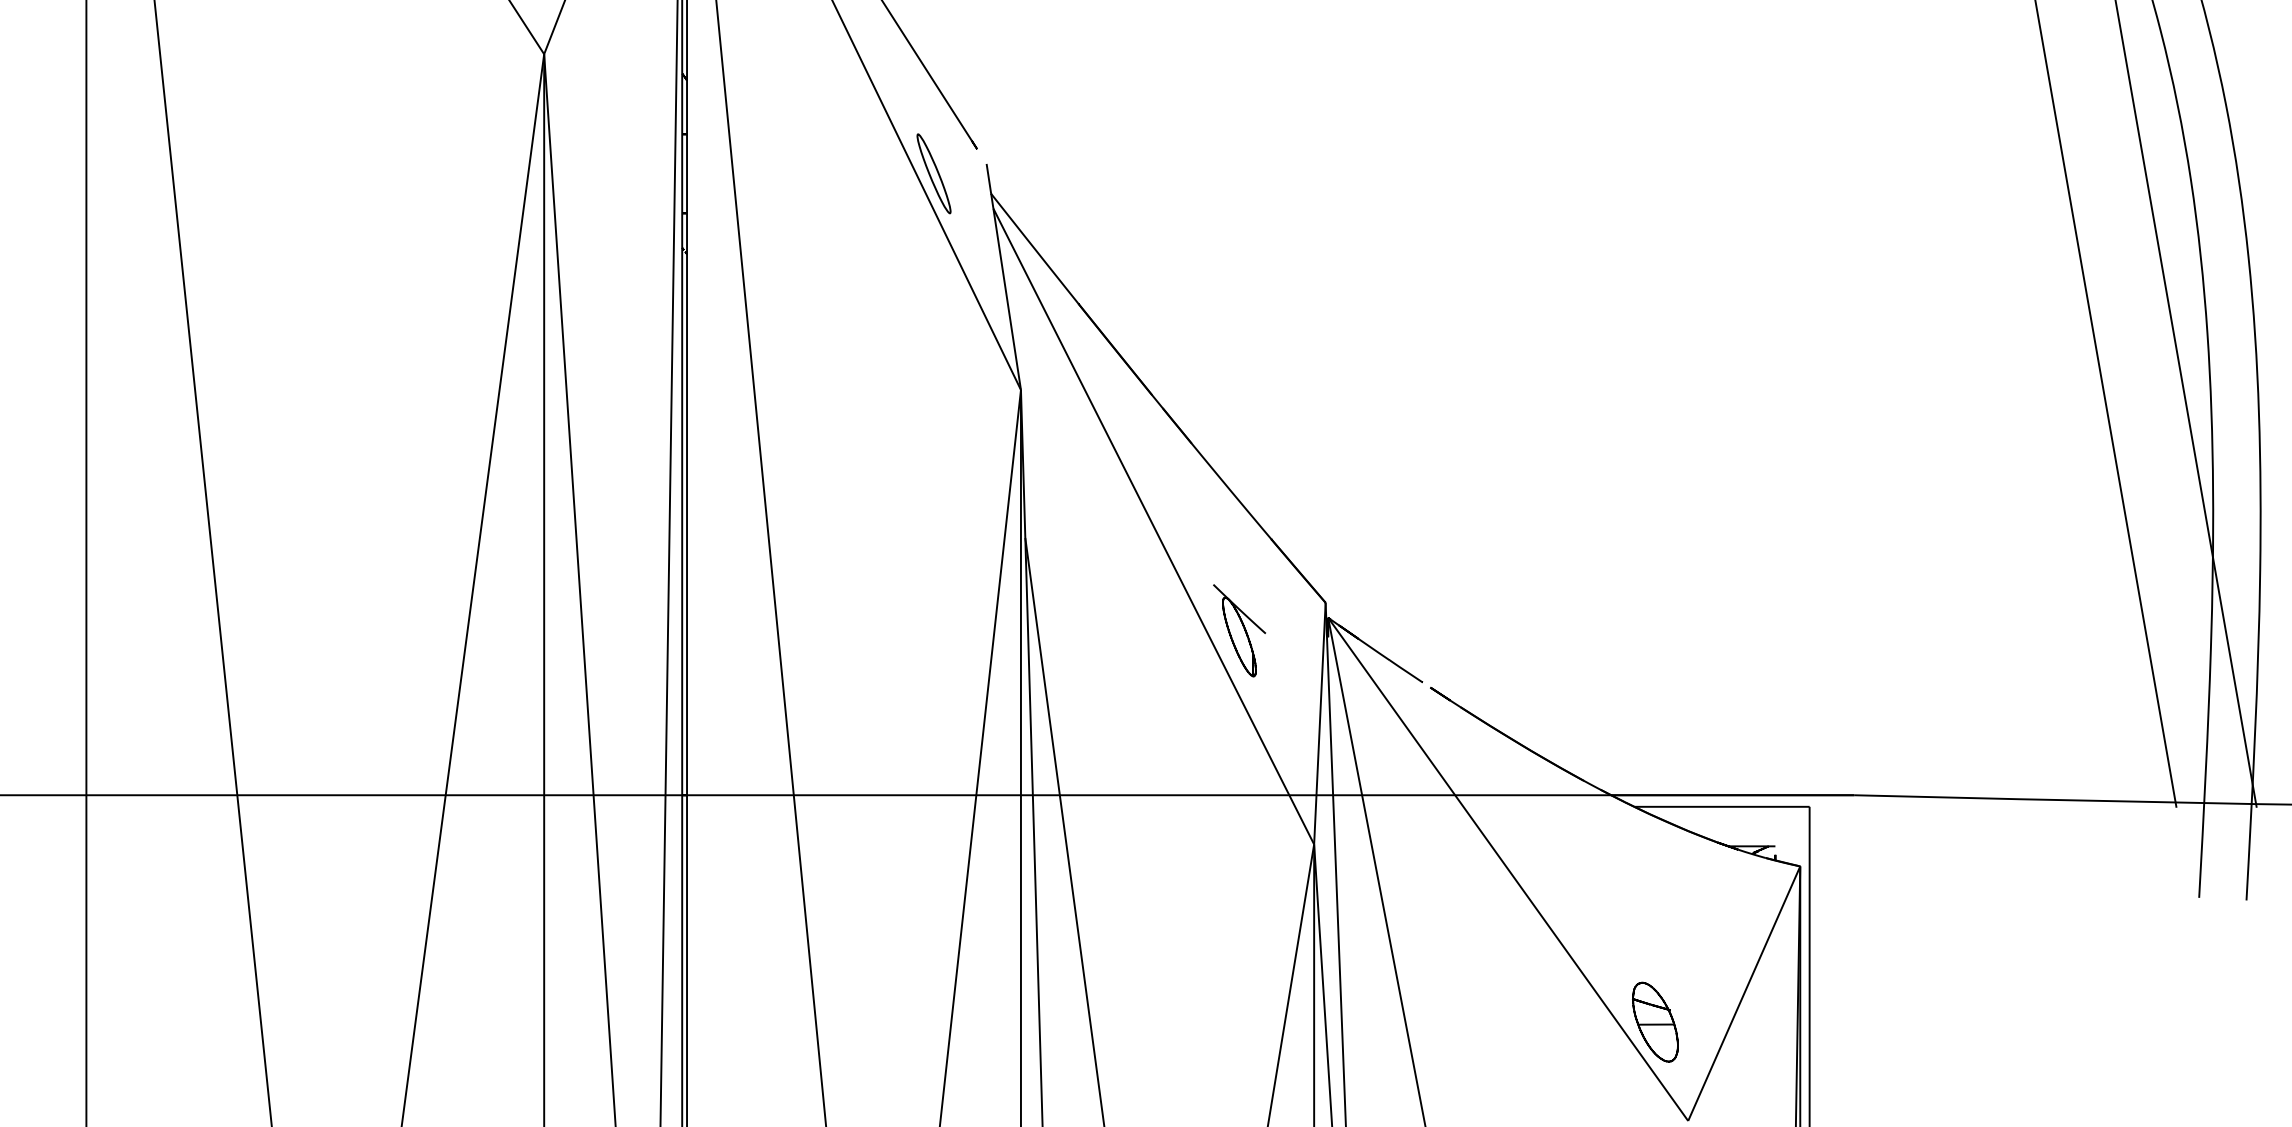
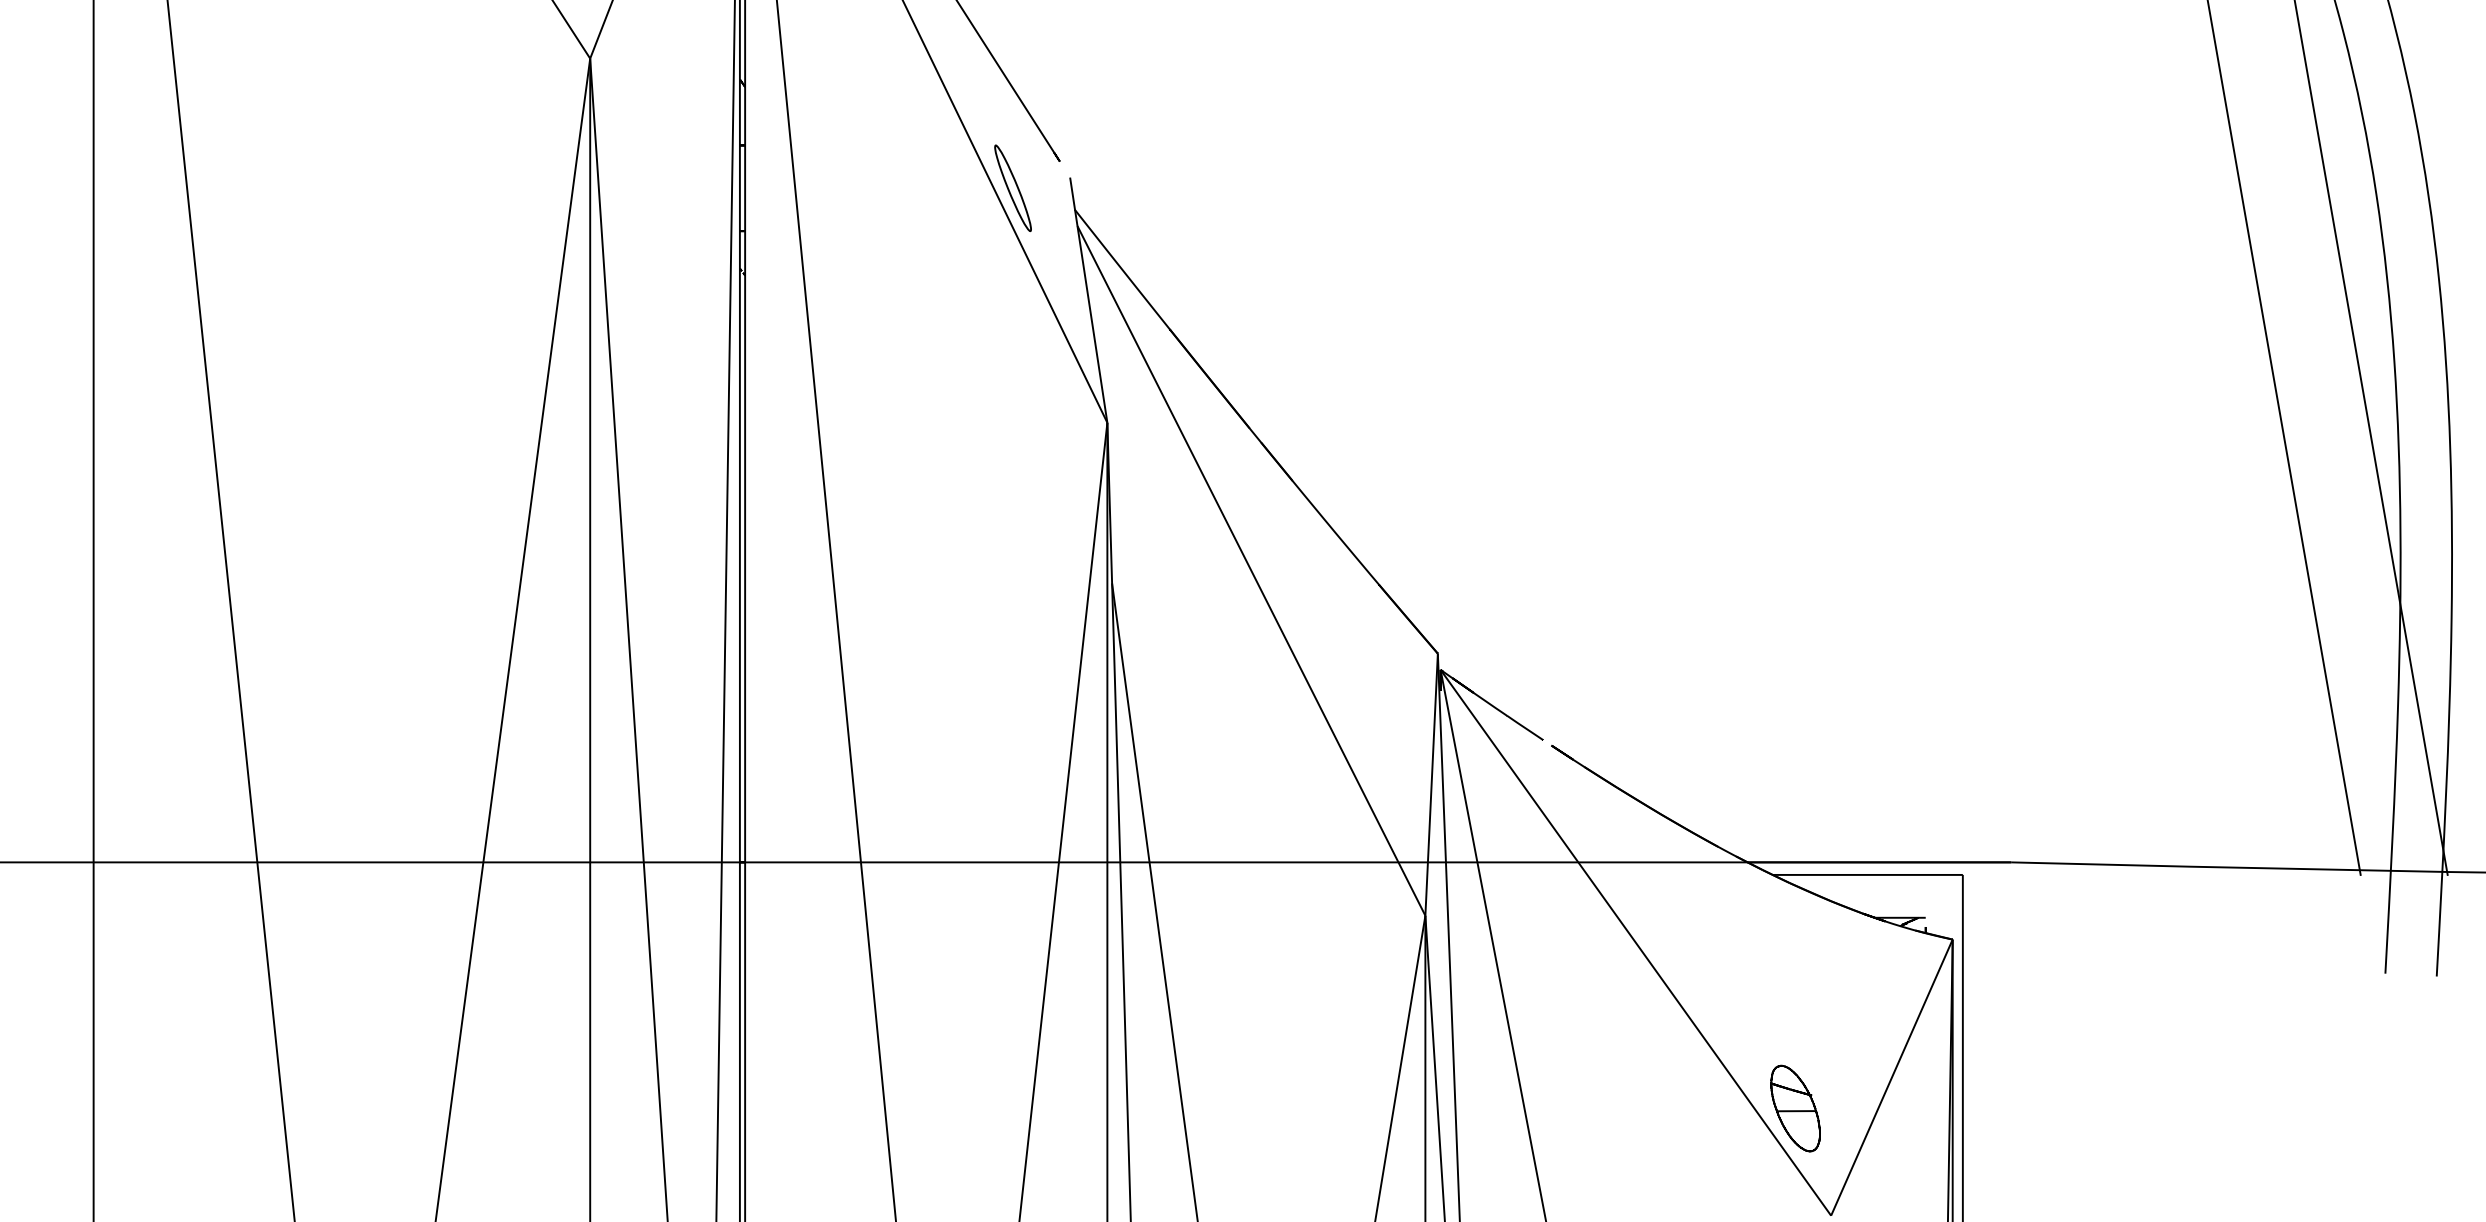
part: (1239, 630) -> (1344, 683), removed

